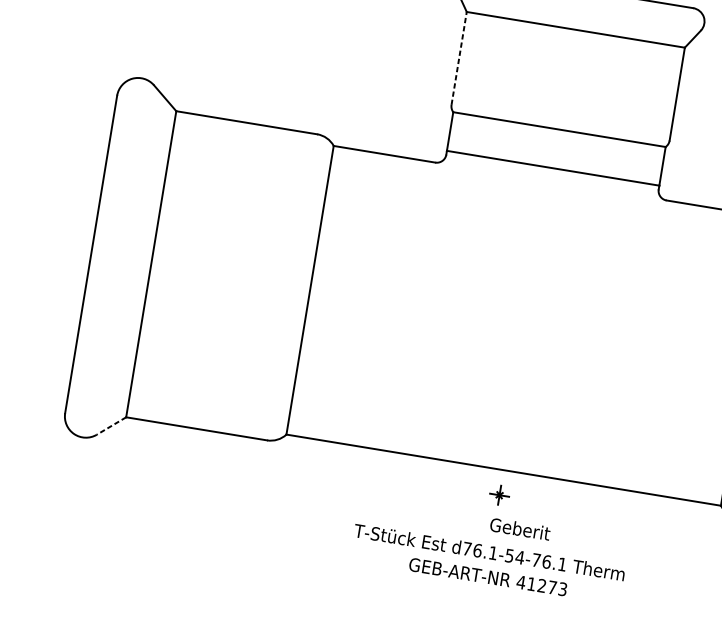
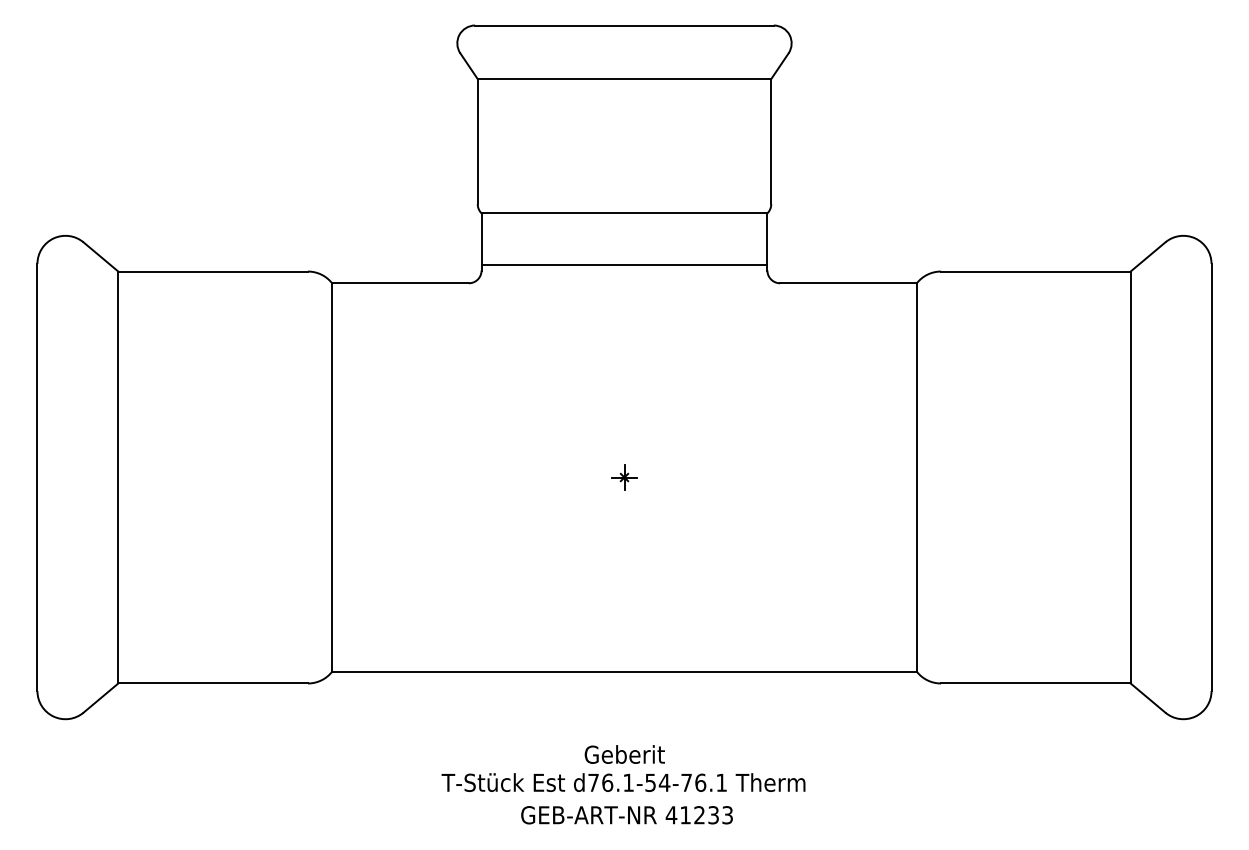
line: (459, 58) -> (477, 141), dashed -> solid
line: (111, 426) -> (100, 698), dashed -> solid
part: (499, 495) -> (624, 477), moved
text: (520, 529) -> (624, 754), moved
text: (552, 587) -> (713, 815), 41273 -> 41233

